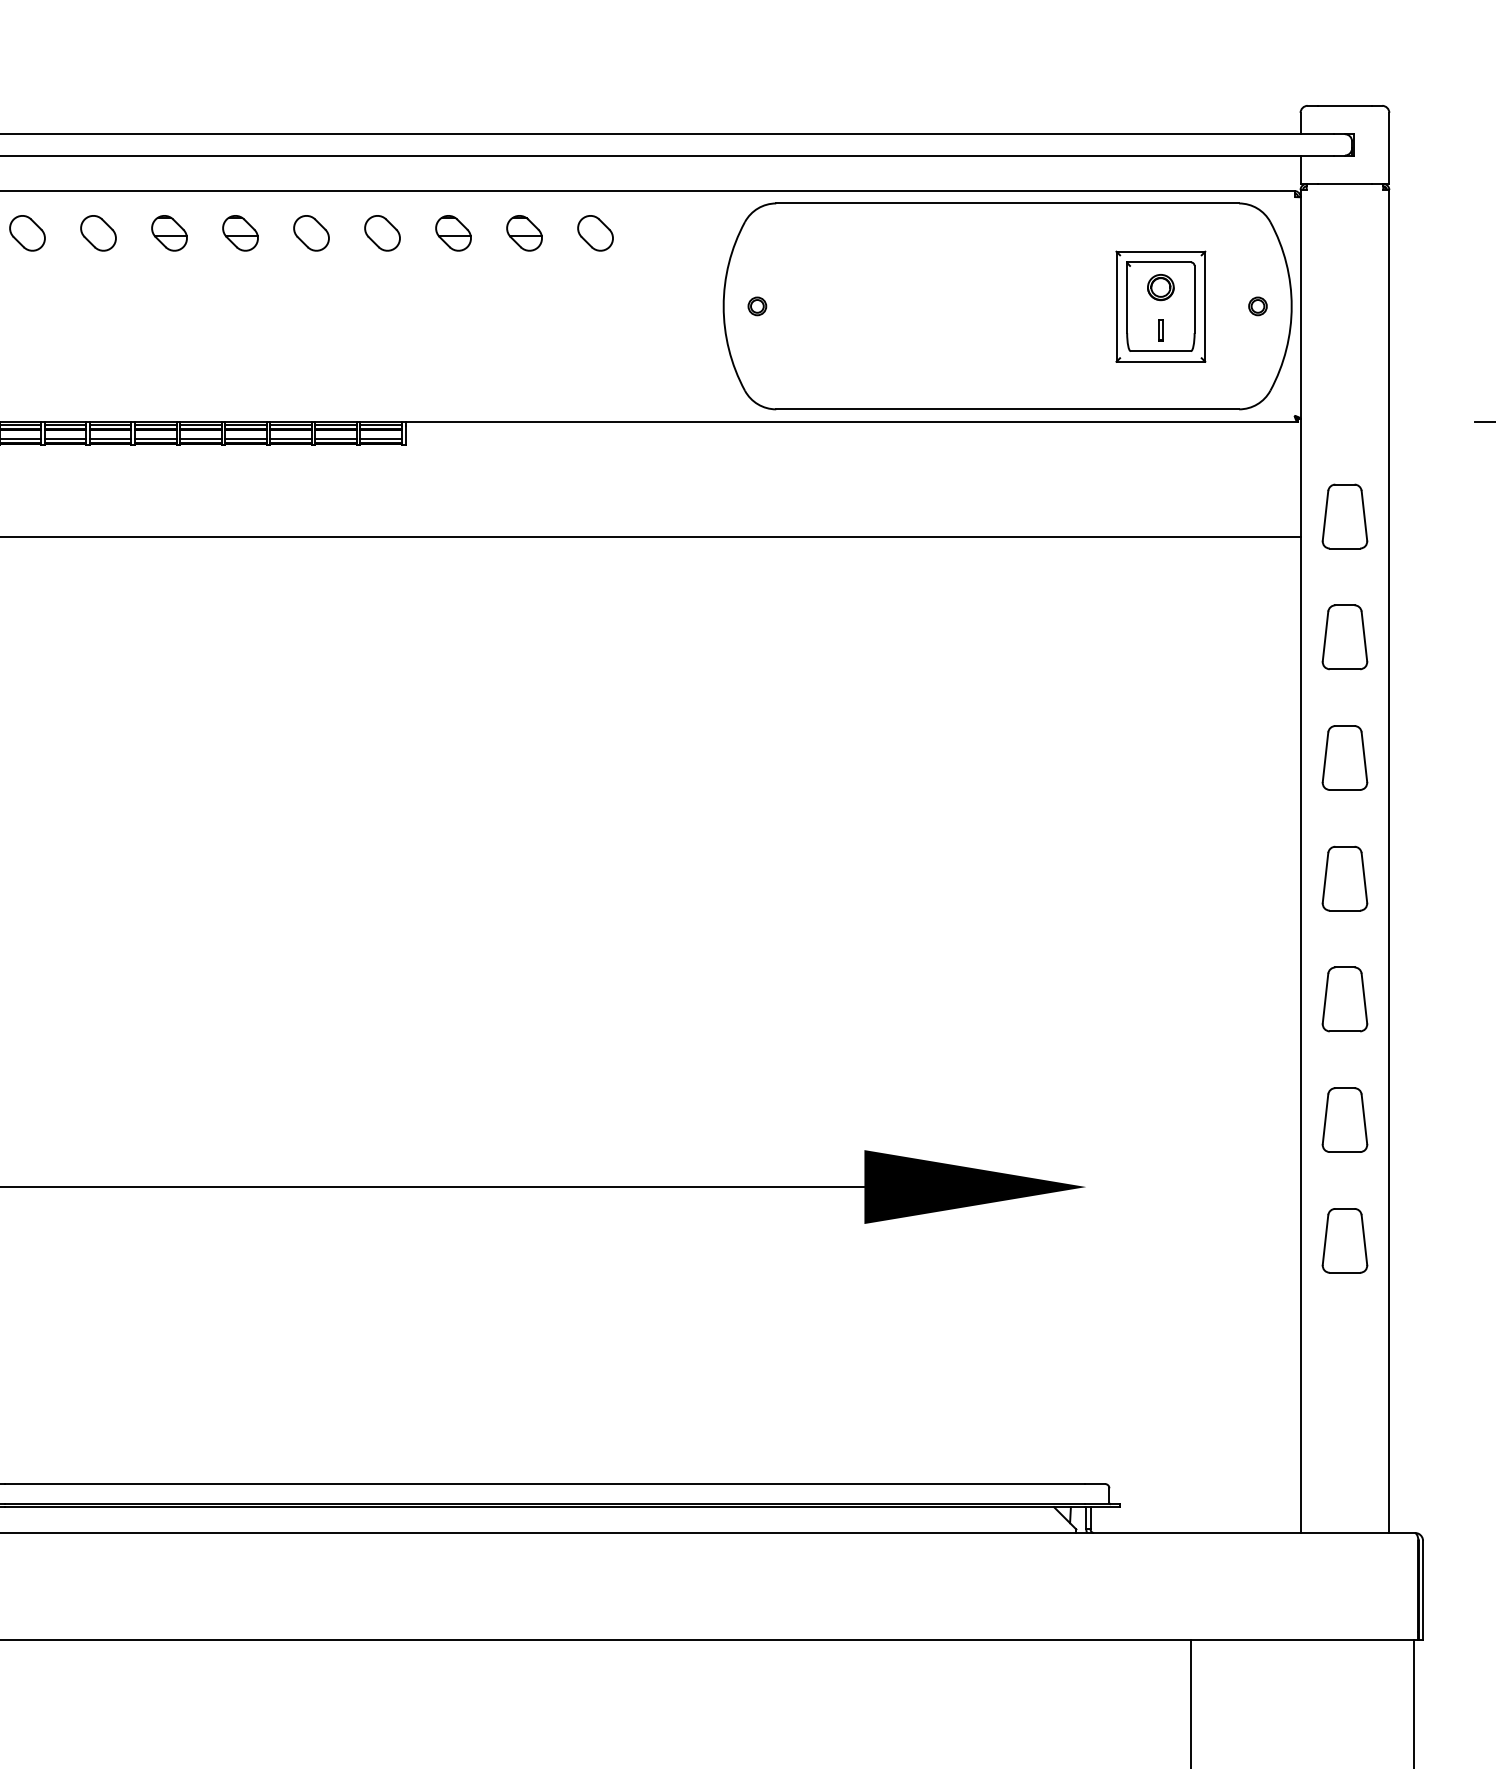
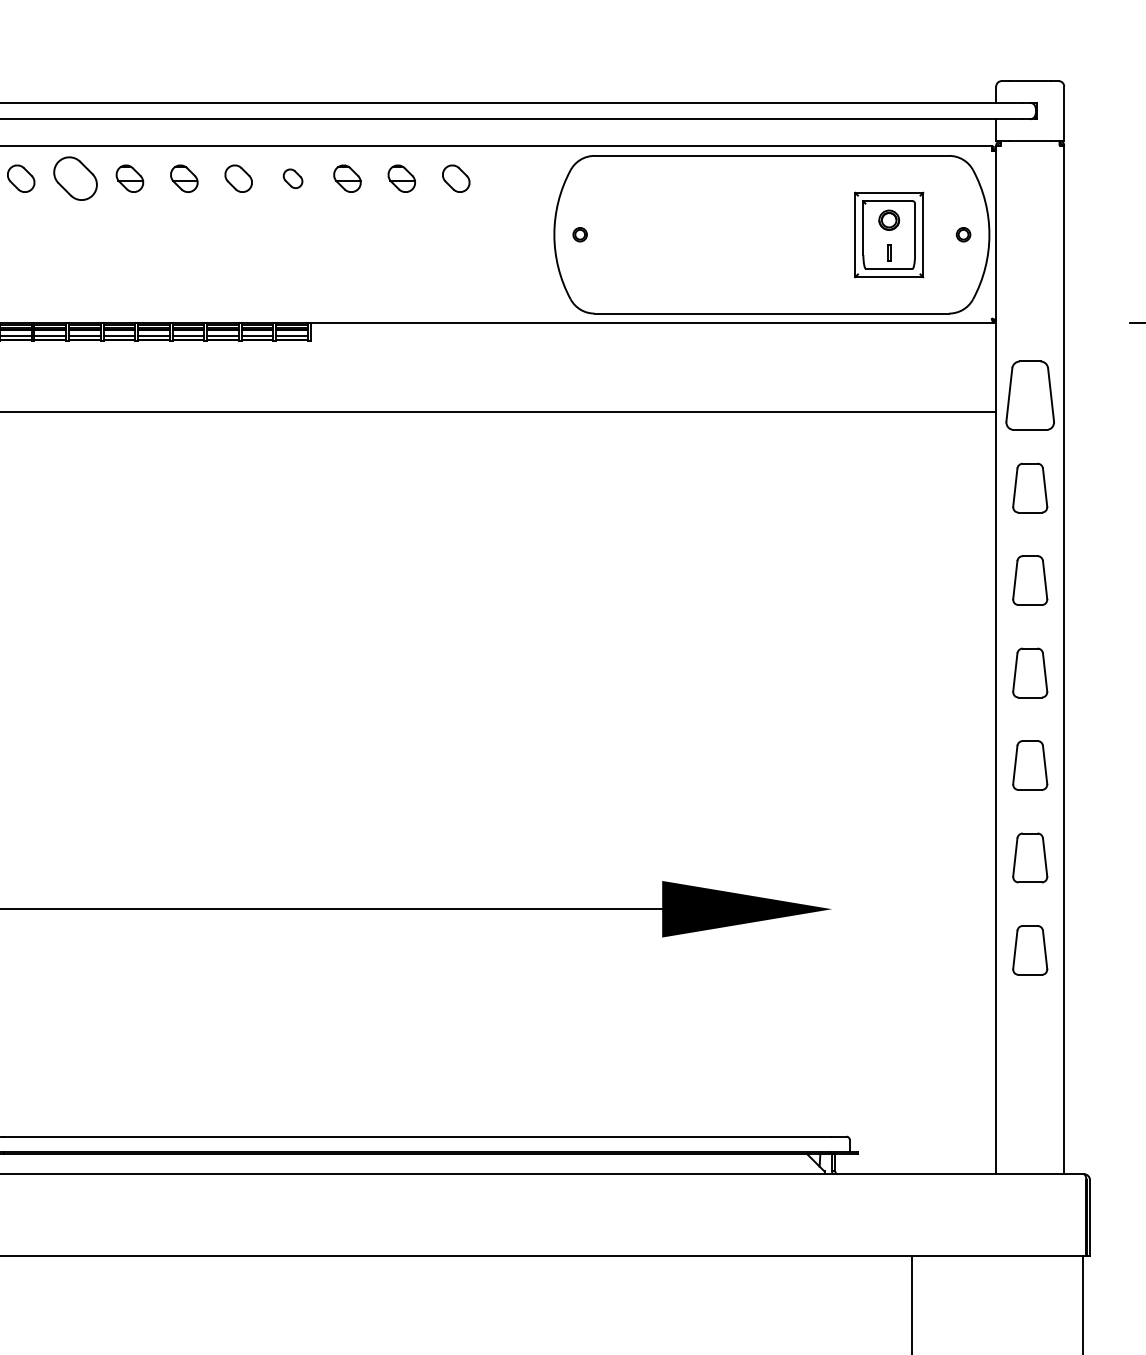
part: (98, 233) -> (75, 178), size x1.6
part: (382, 233) -> (293, 178), size x0.7
part: (1344, 516) -> (1029, 395), size x1.4

